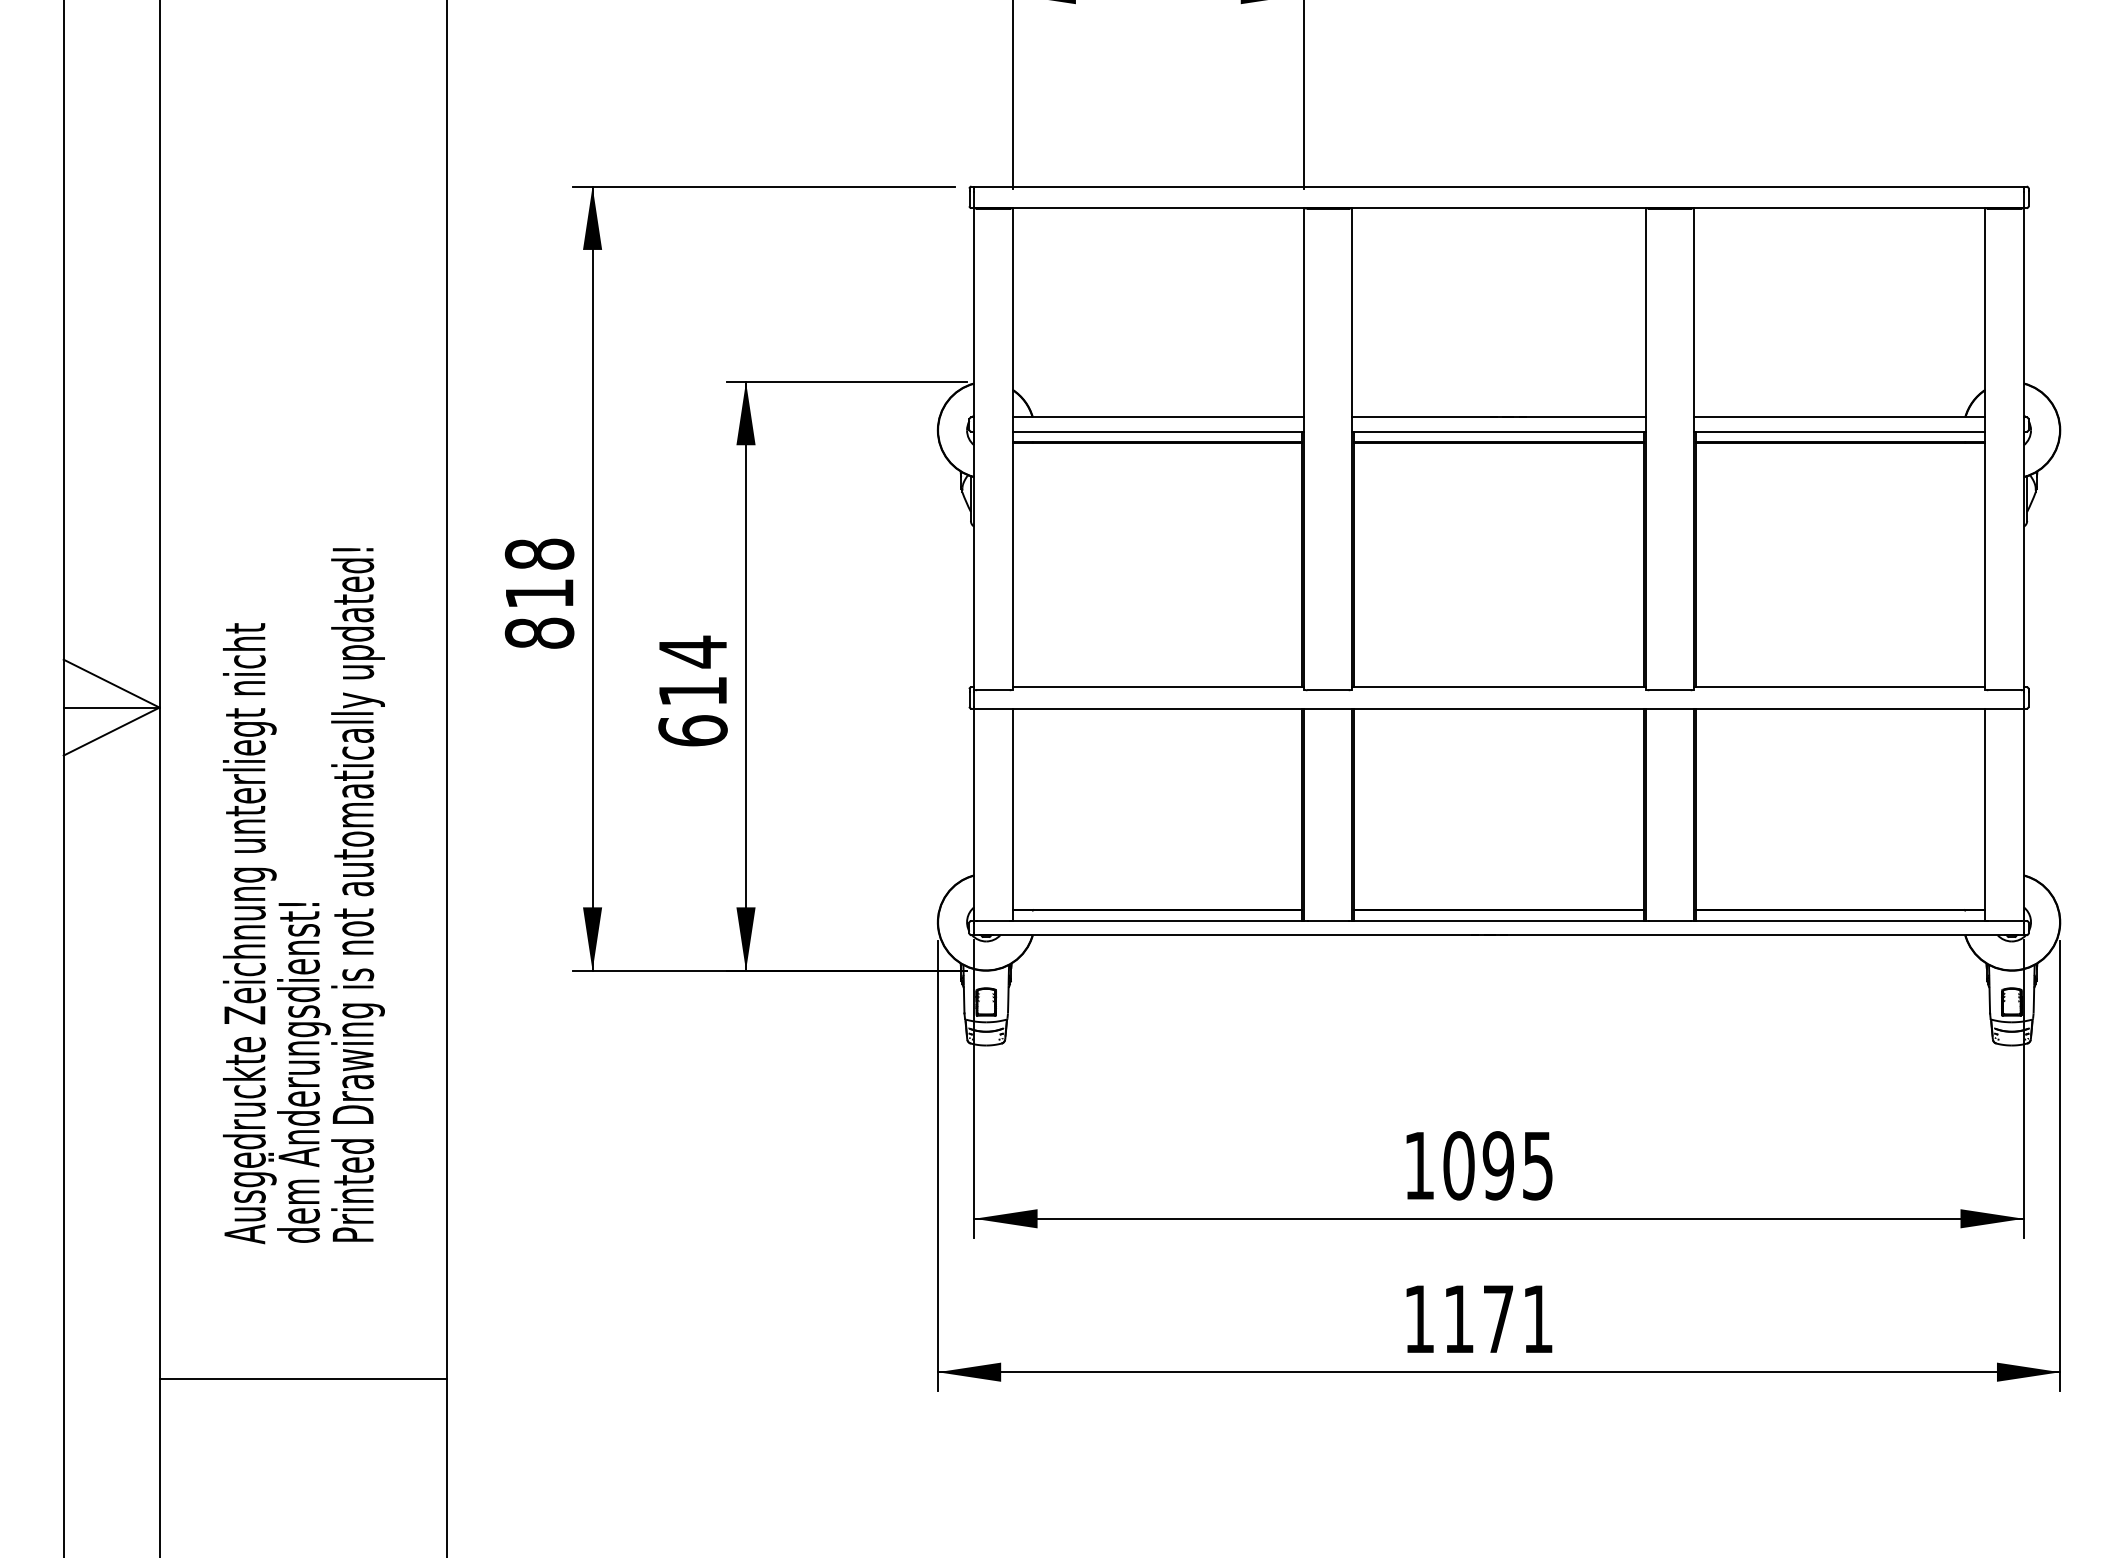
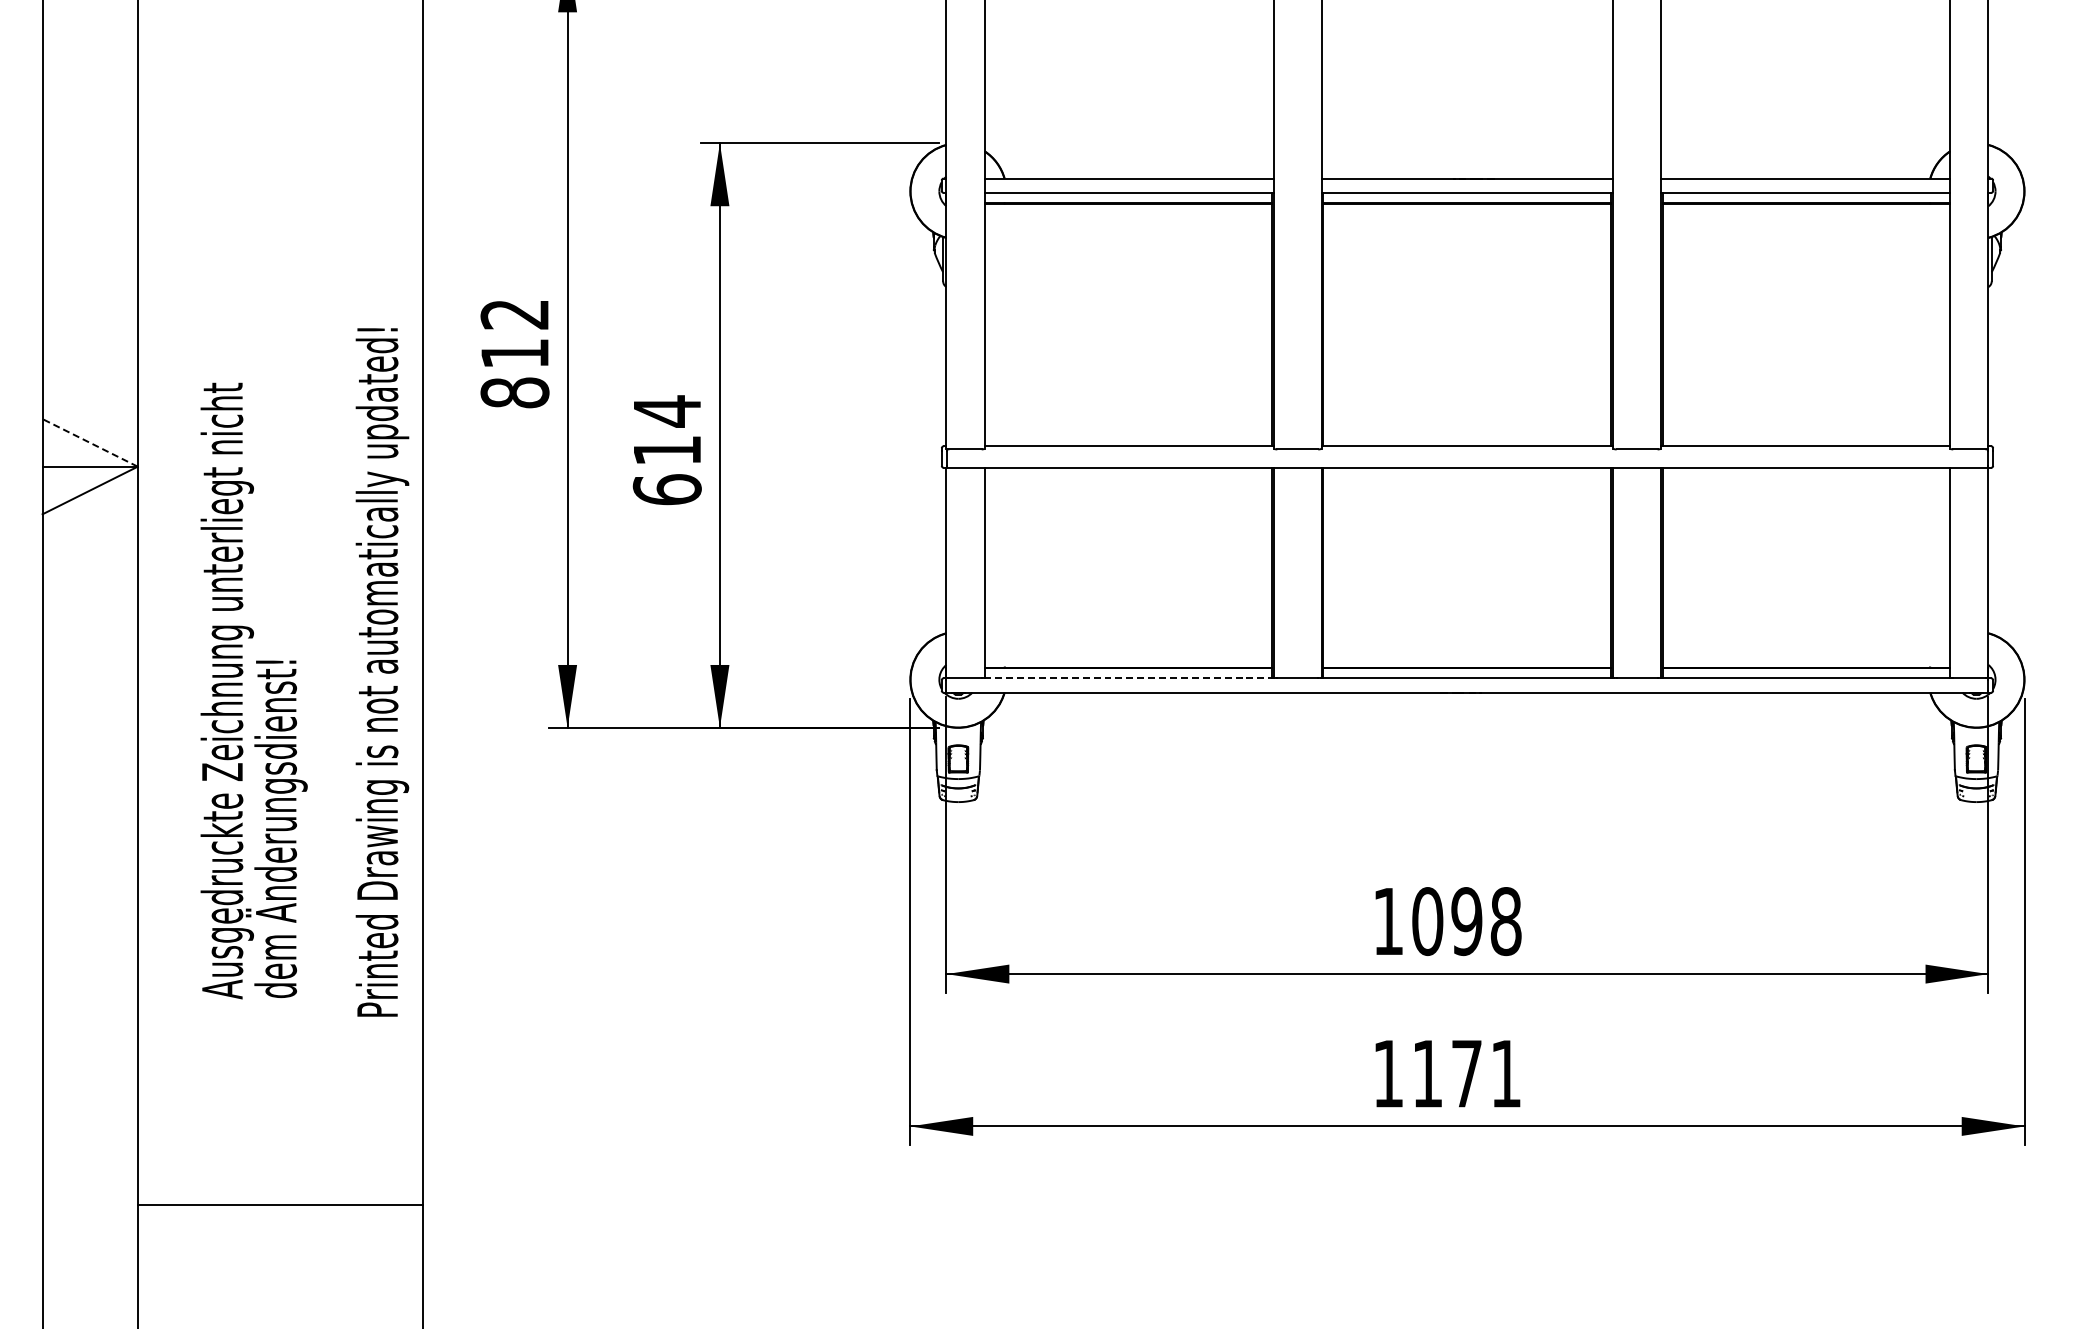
text: (539, 553) -> (514, 313), 818 -> 812
line: (111, 683) -> (90, 442), solid -> dashed
text: (357, 894) -> (381, 672), moved
line: (1158, 920) -> (1129, 678), solid -> dashed
text: (1537, 1165) -> (1505, 921), 1095 -> 1098
line: (303, 1378) -> (280, 1204), moved

